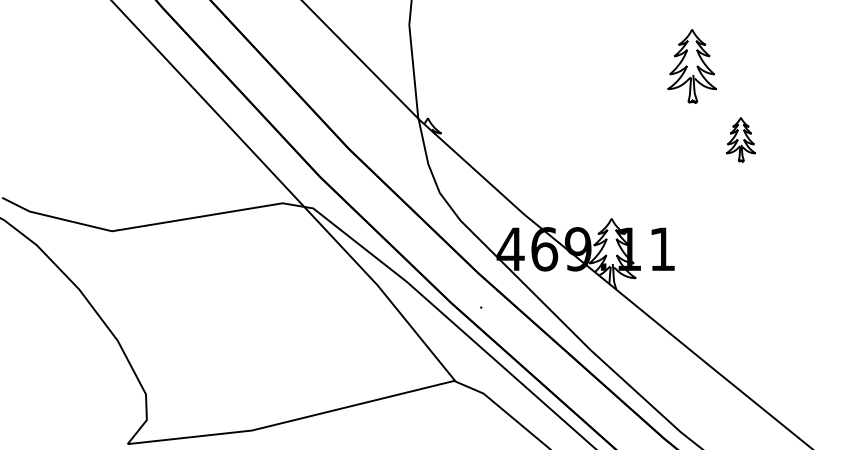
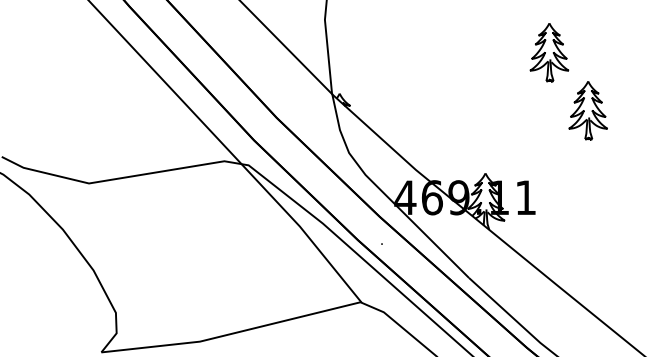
part: (740, 139) -> (587, 110), size x1.67

